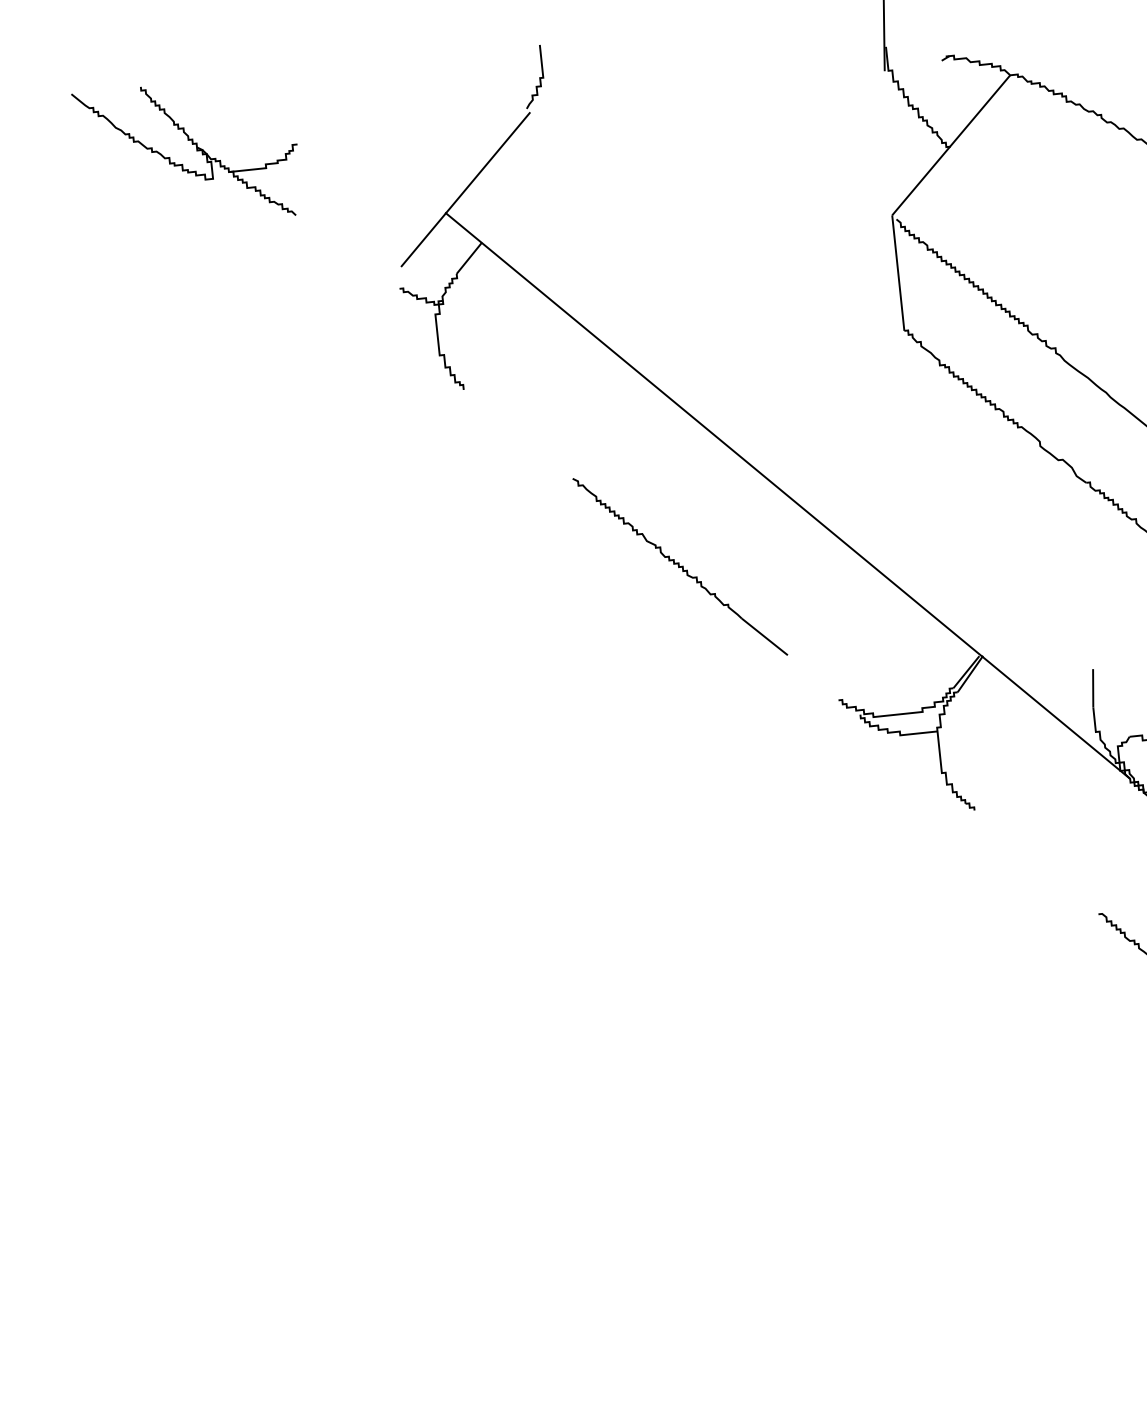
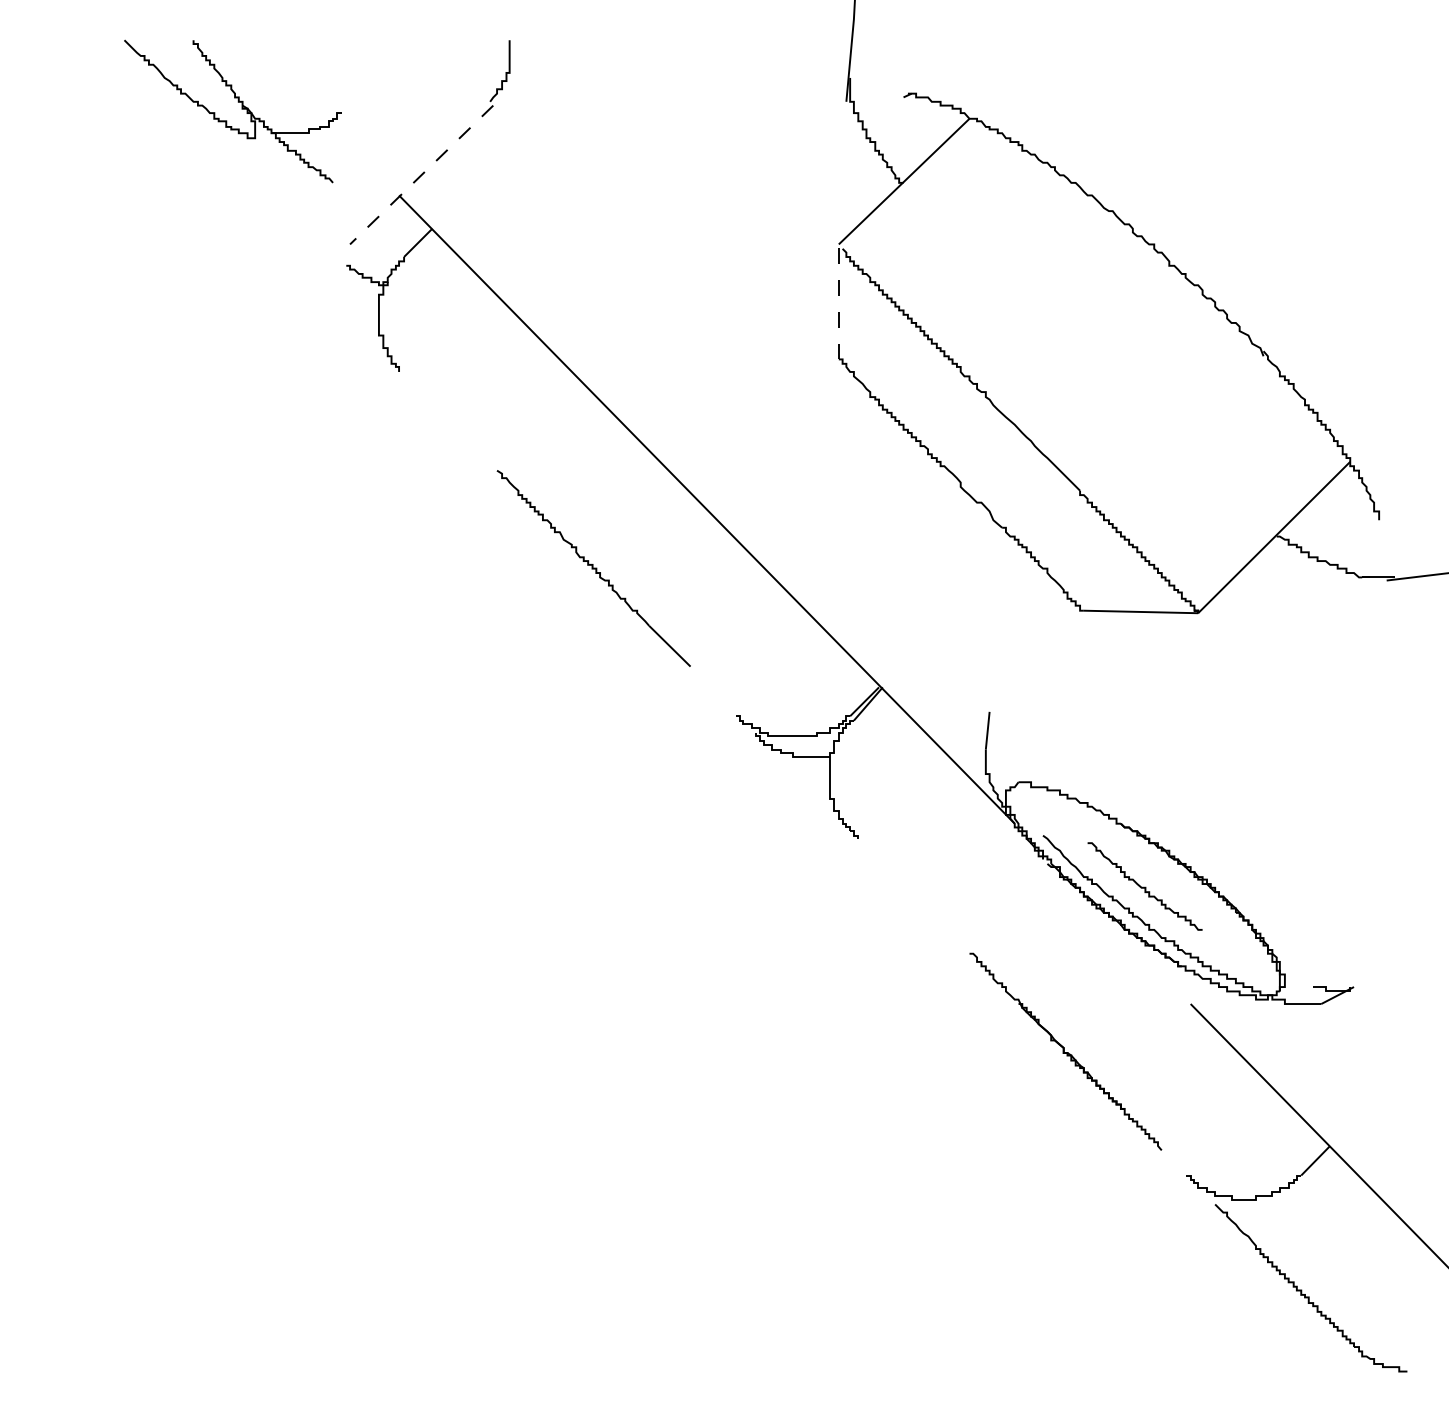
part: (196, 151) -> (241, 109), moved
line: (465, 190) -> (421, 175), solid -> dashed
line: (897, 272) -> (838, 301), solid -> dashed

